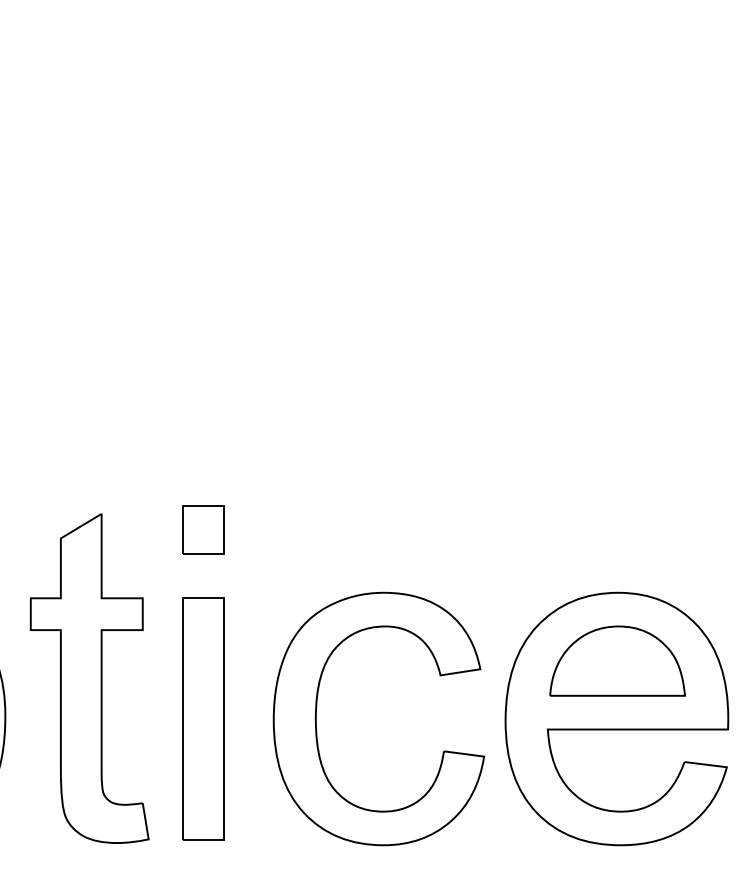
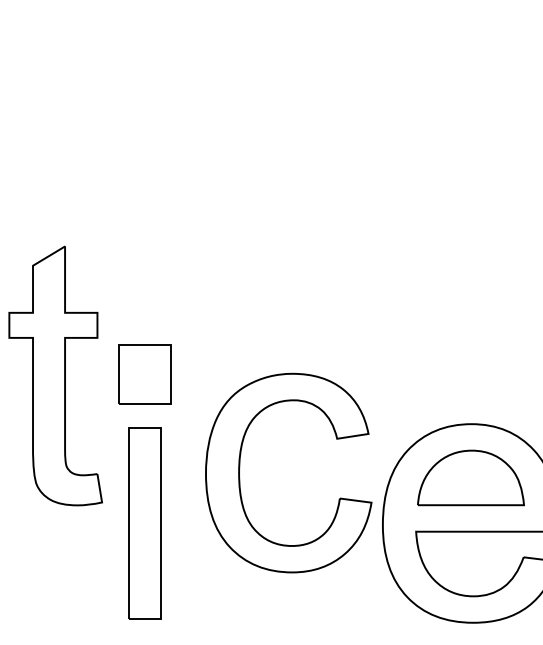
part: (203, 529) -> (145, 374), size x1.6
part: (89, 678) -> (55, 375), moved
part: (317, 707) -> (240, 464), moved

